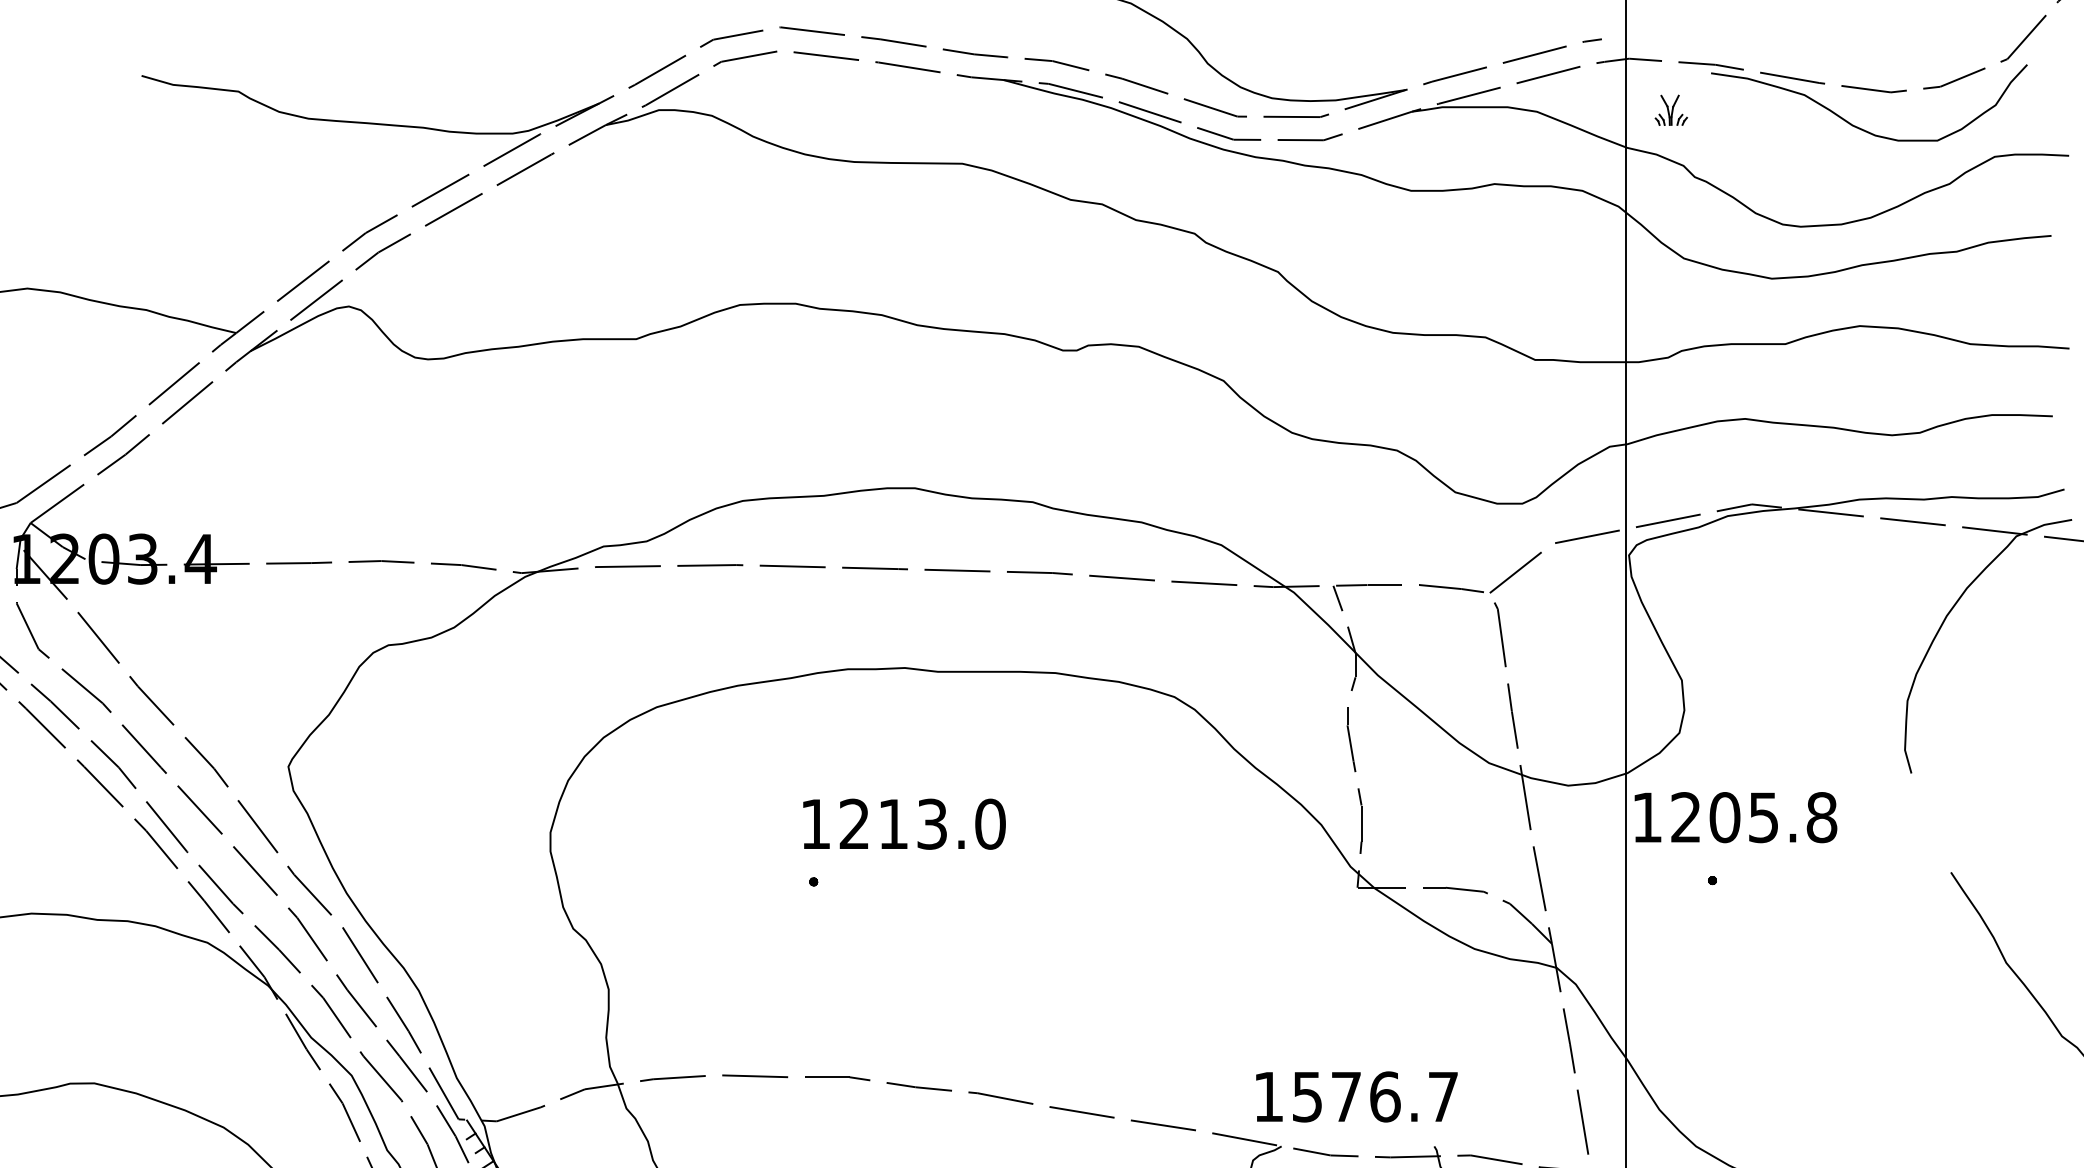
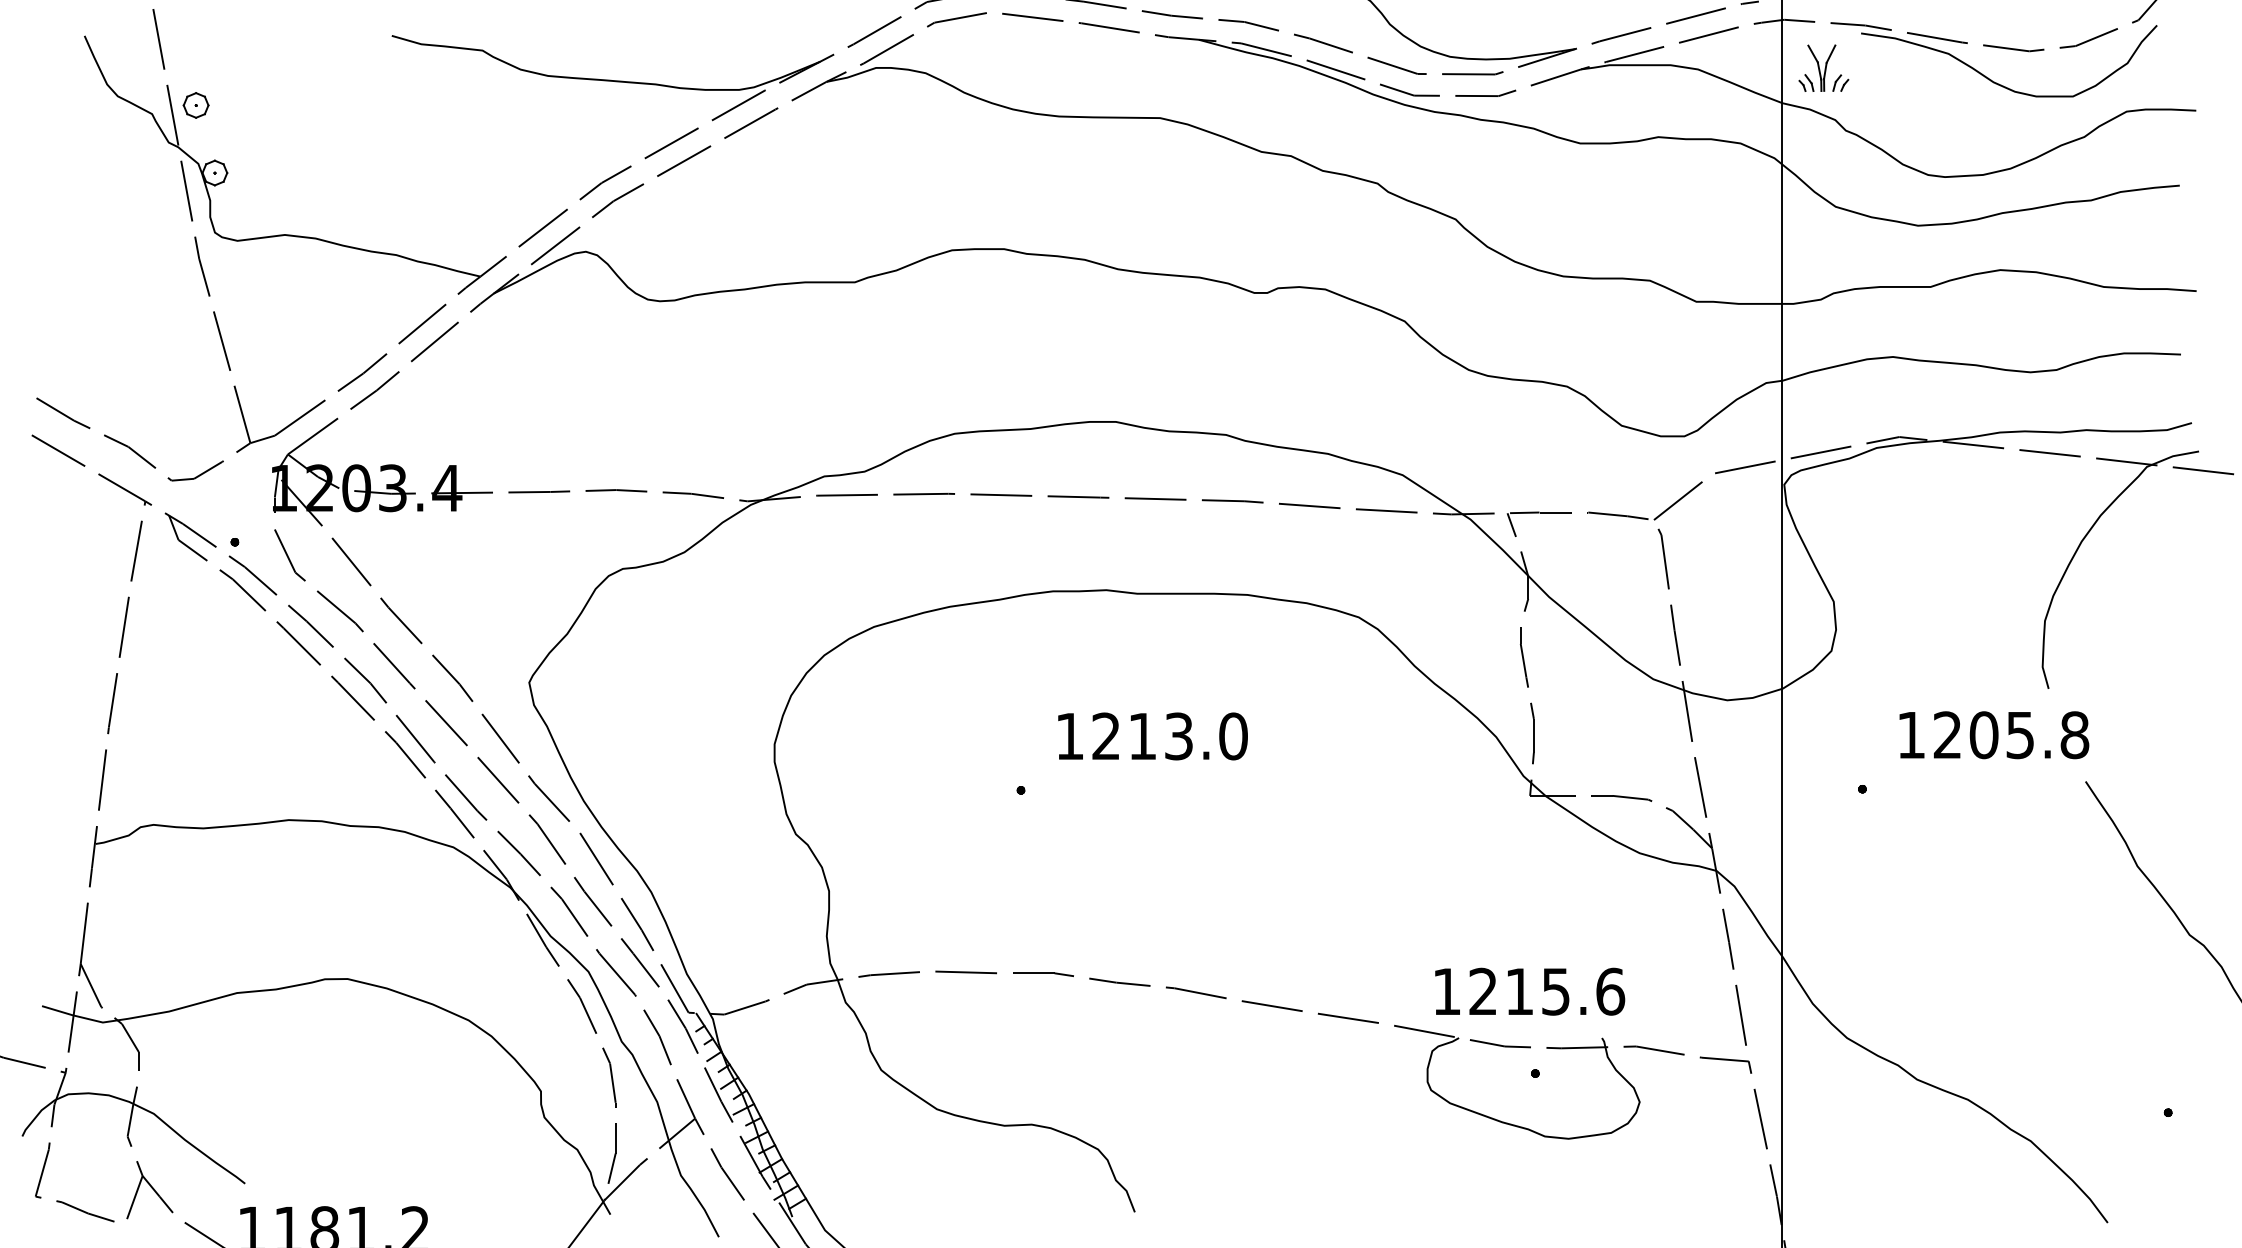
part: (1670, 109) -> (1823, 67), size x1.67
text: (1736, 817) -> (1994, 735), moved
text: (903, 824) -> (1152, 736), moved
text: (1376, 1096) -> (1547, 991), 1576.7 -> 1215.6

